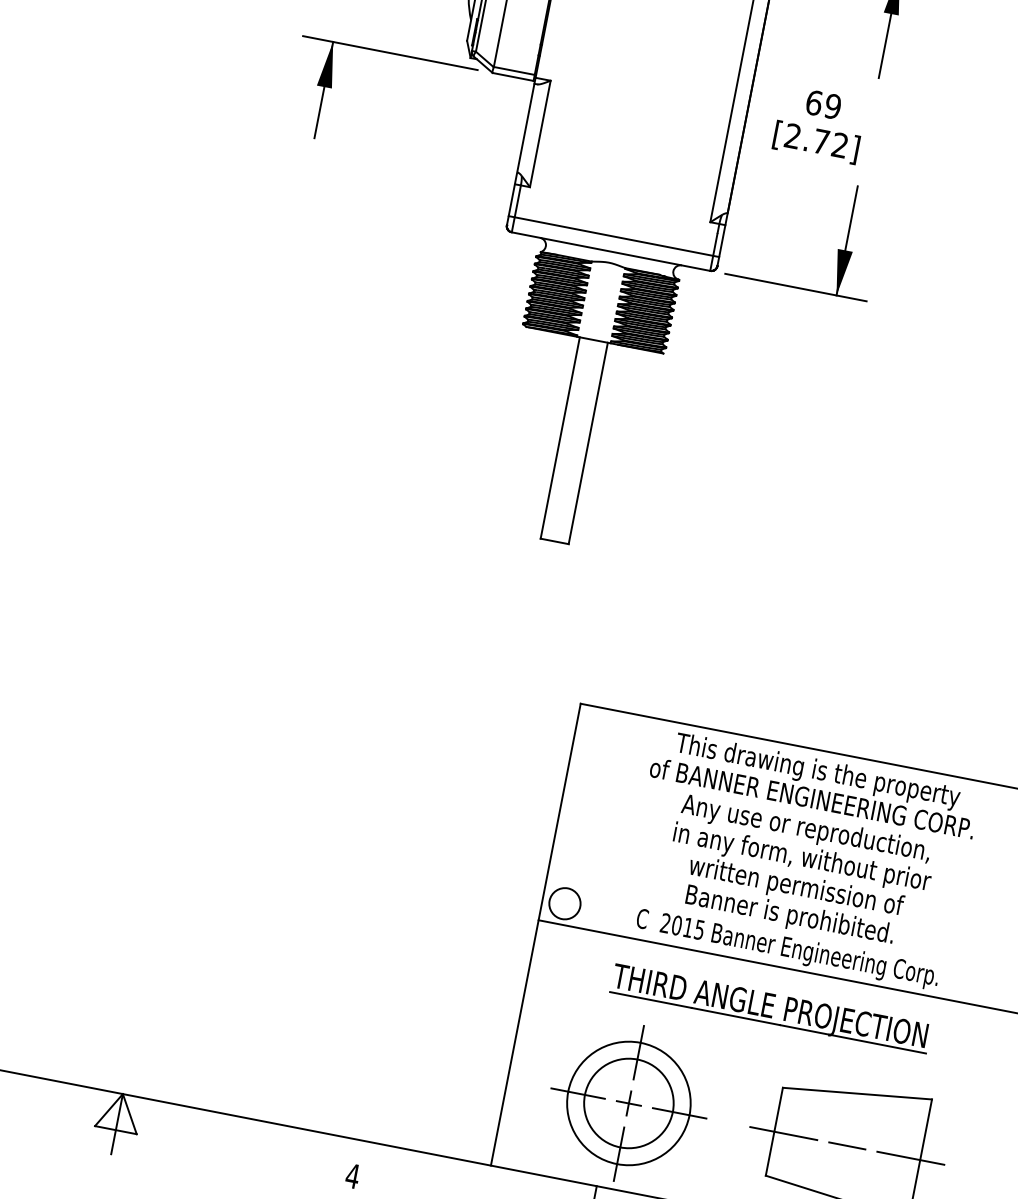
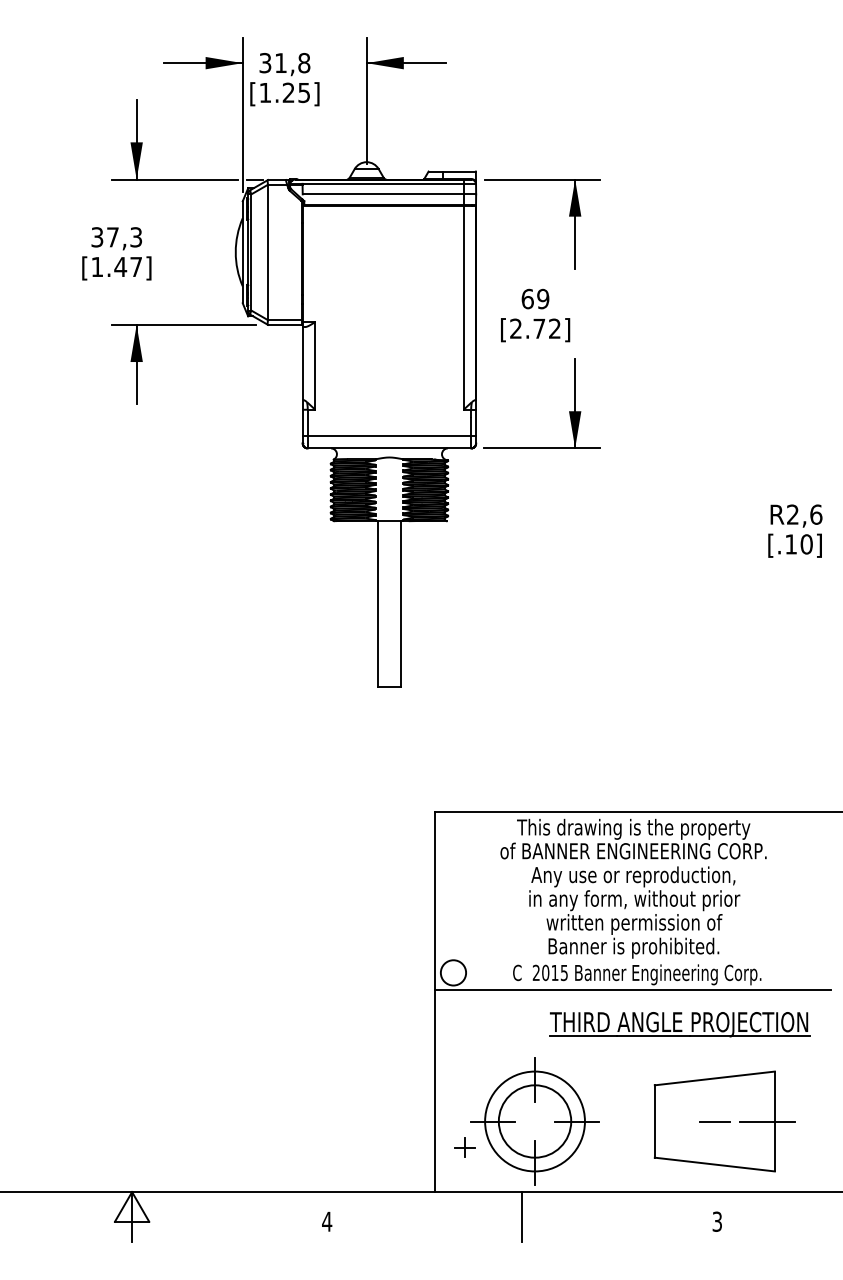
part: (770, 1008) -> (679, 1024), moved
part: (628, 1103) -> (464, 1147), moved
line: (783, 1133) -> (662, 1121), removed

